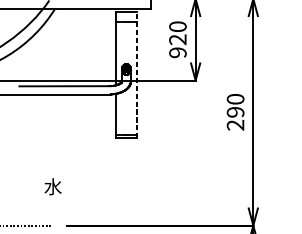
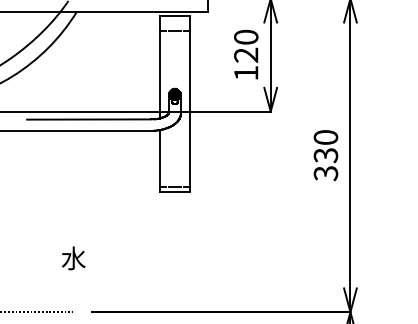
text: (178, 52) -> (246, 73), 920 -> 120
line: (136, 74) -> (189, 103), dashed -> solid
text: (235, 118) -> (326, 164), 290 -> 330

